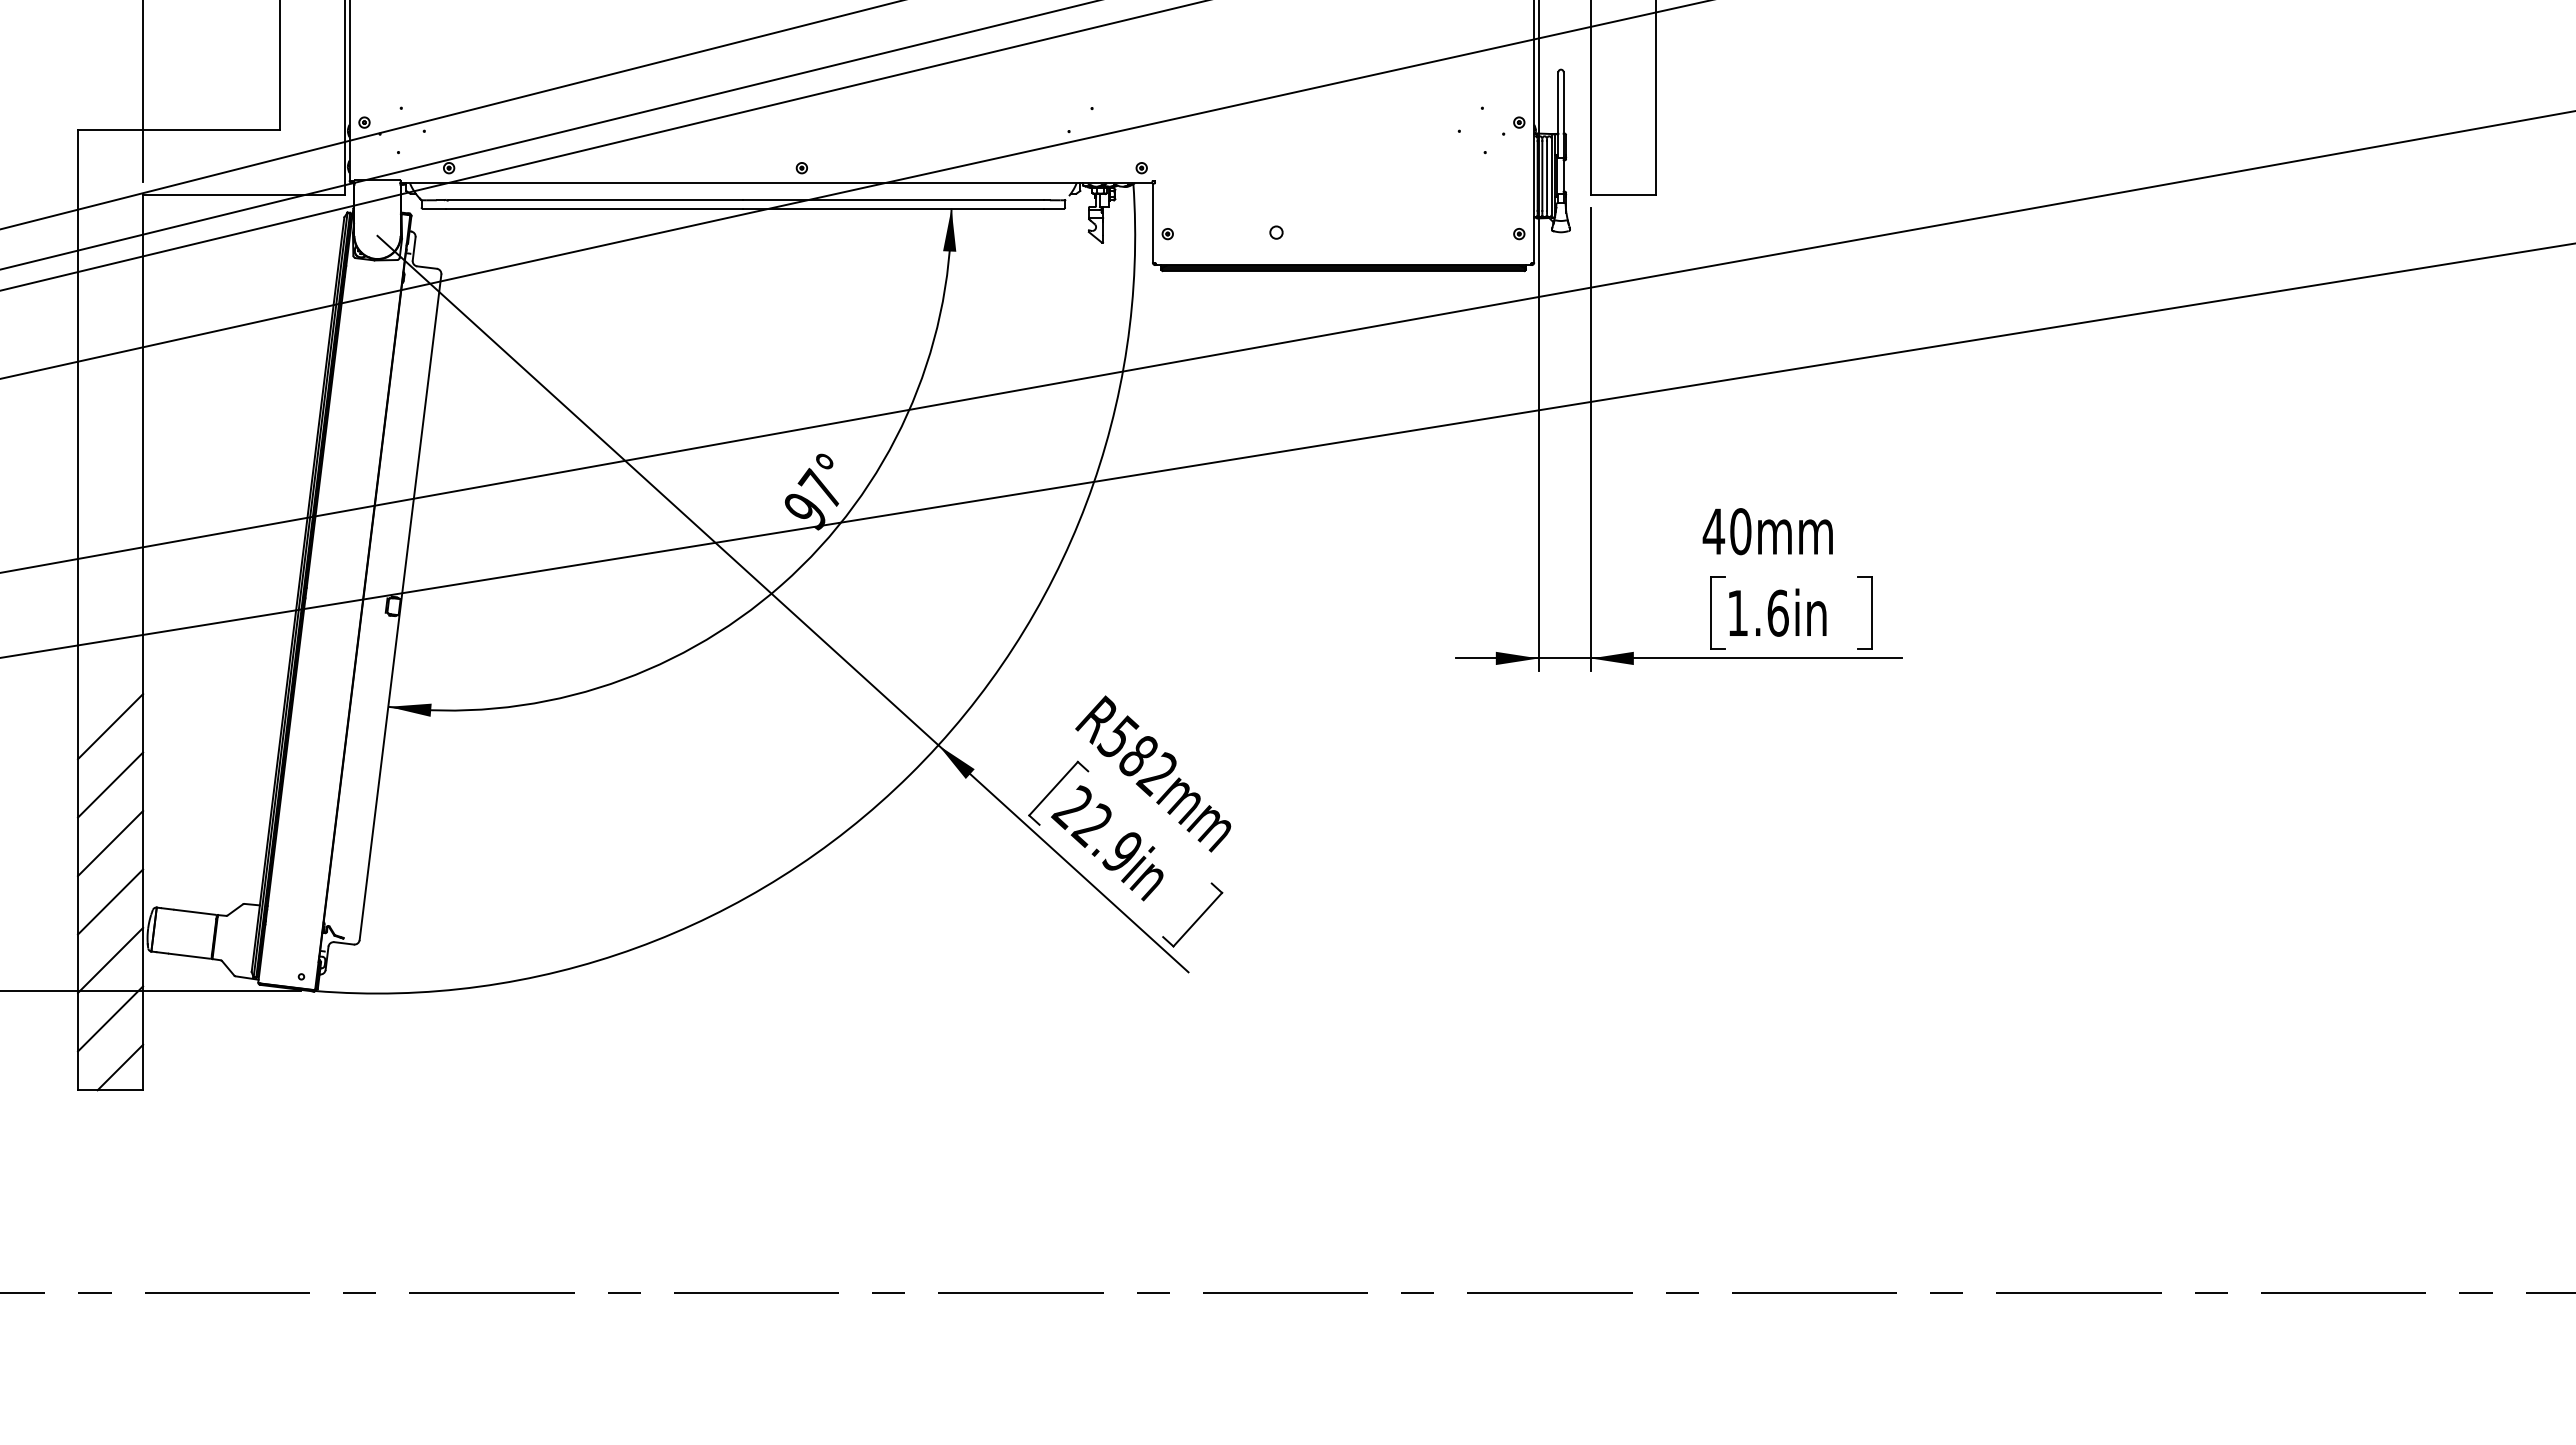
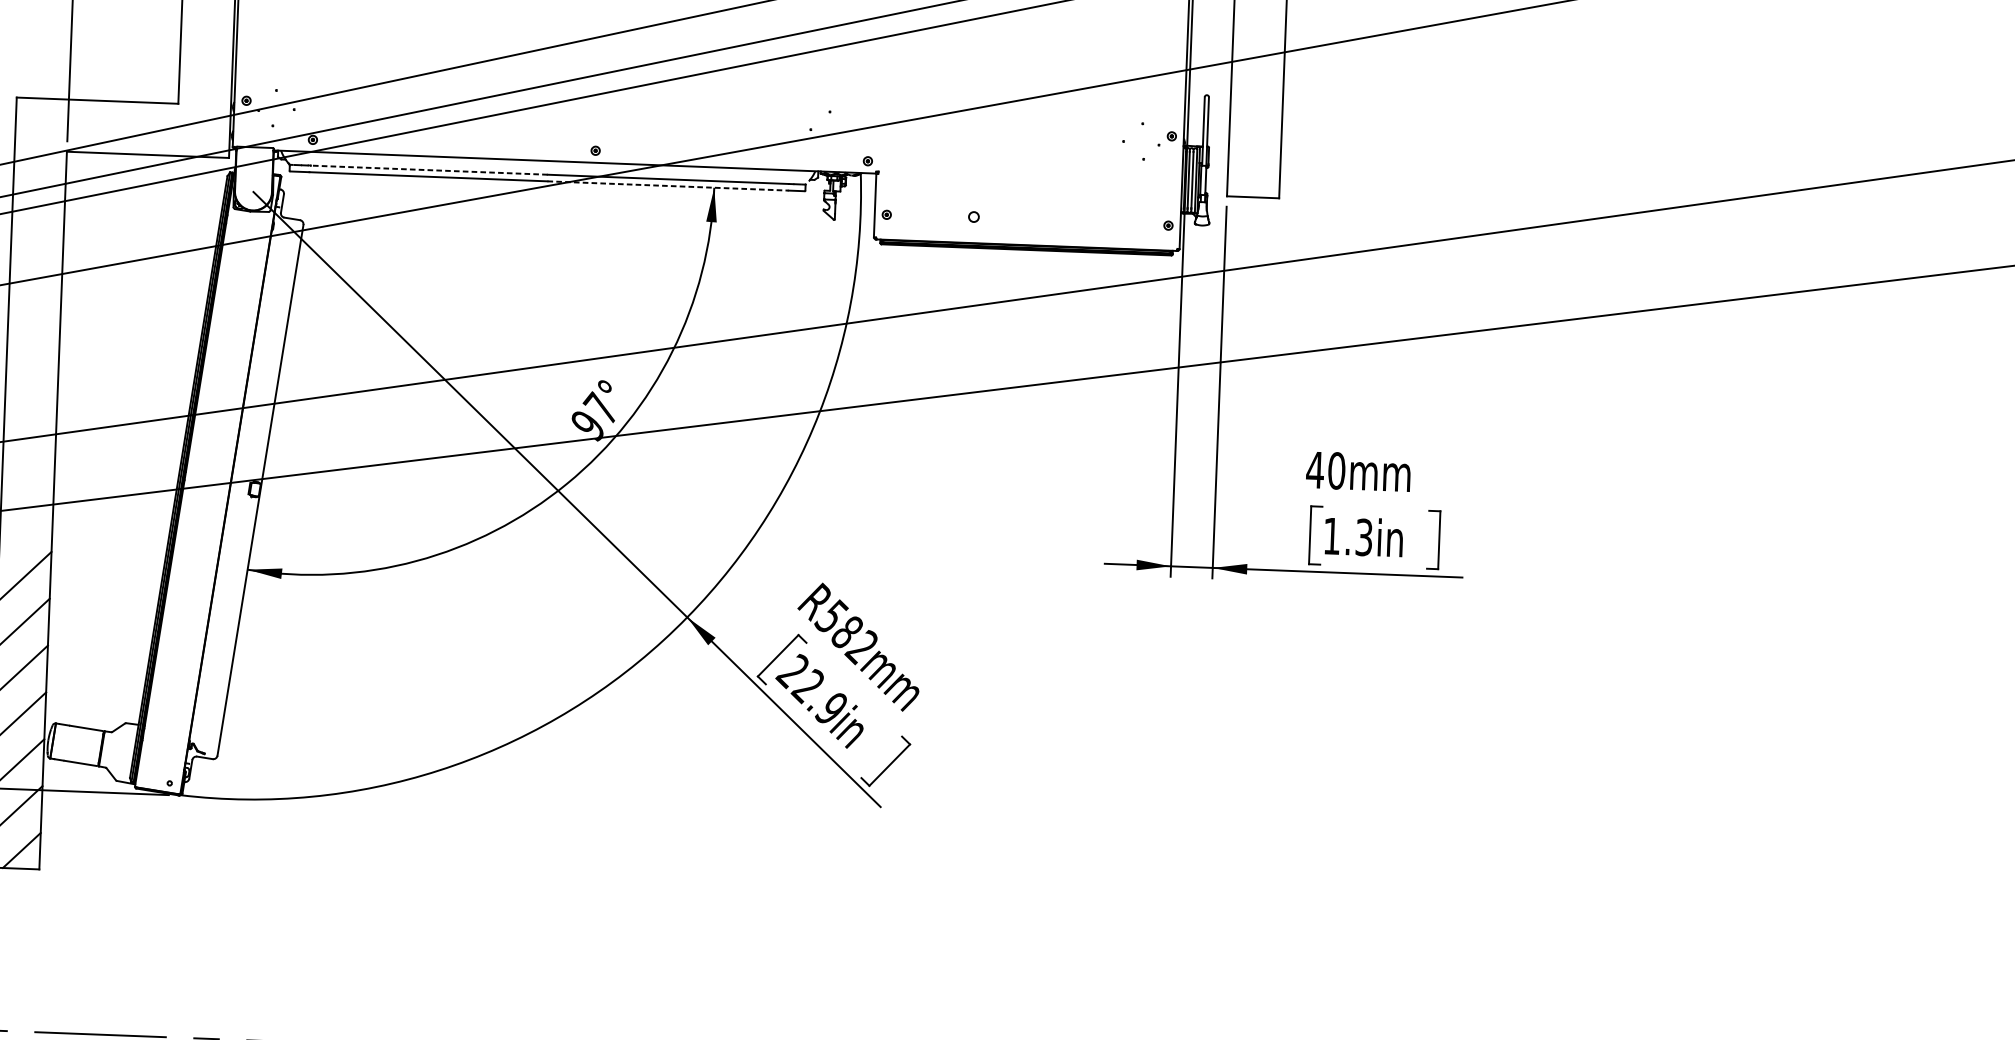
line: (595, 200) -> (429, 170), solid -> dashed
line: (893, 208) -> (667, 185), solid -> dashed
text: (1777, 612) -> (1363, 536), 1.6in -> 1.3in

